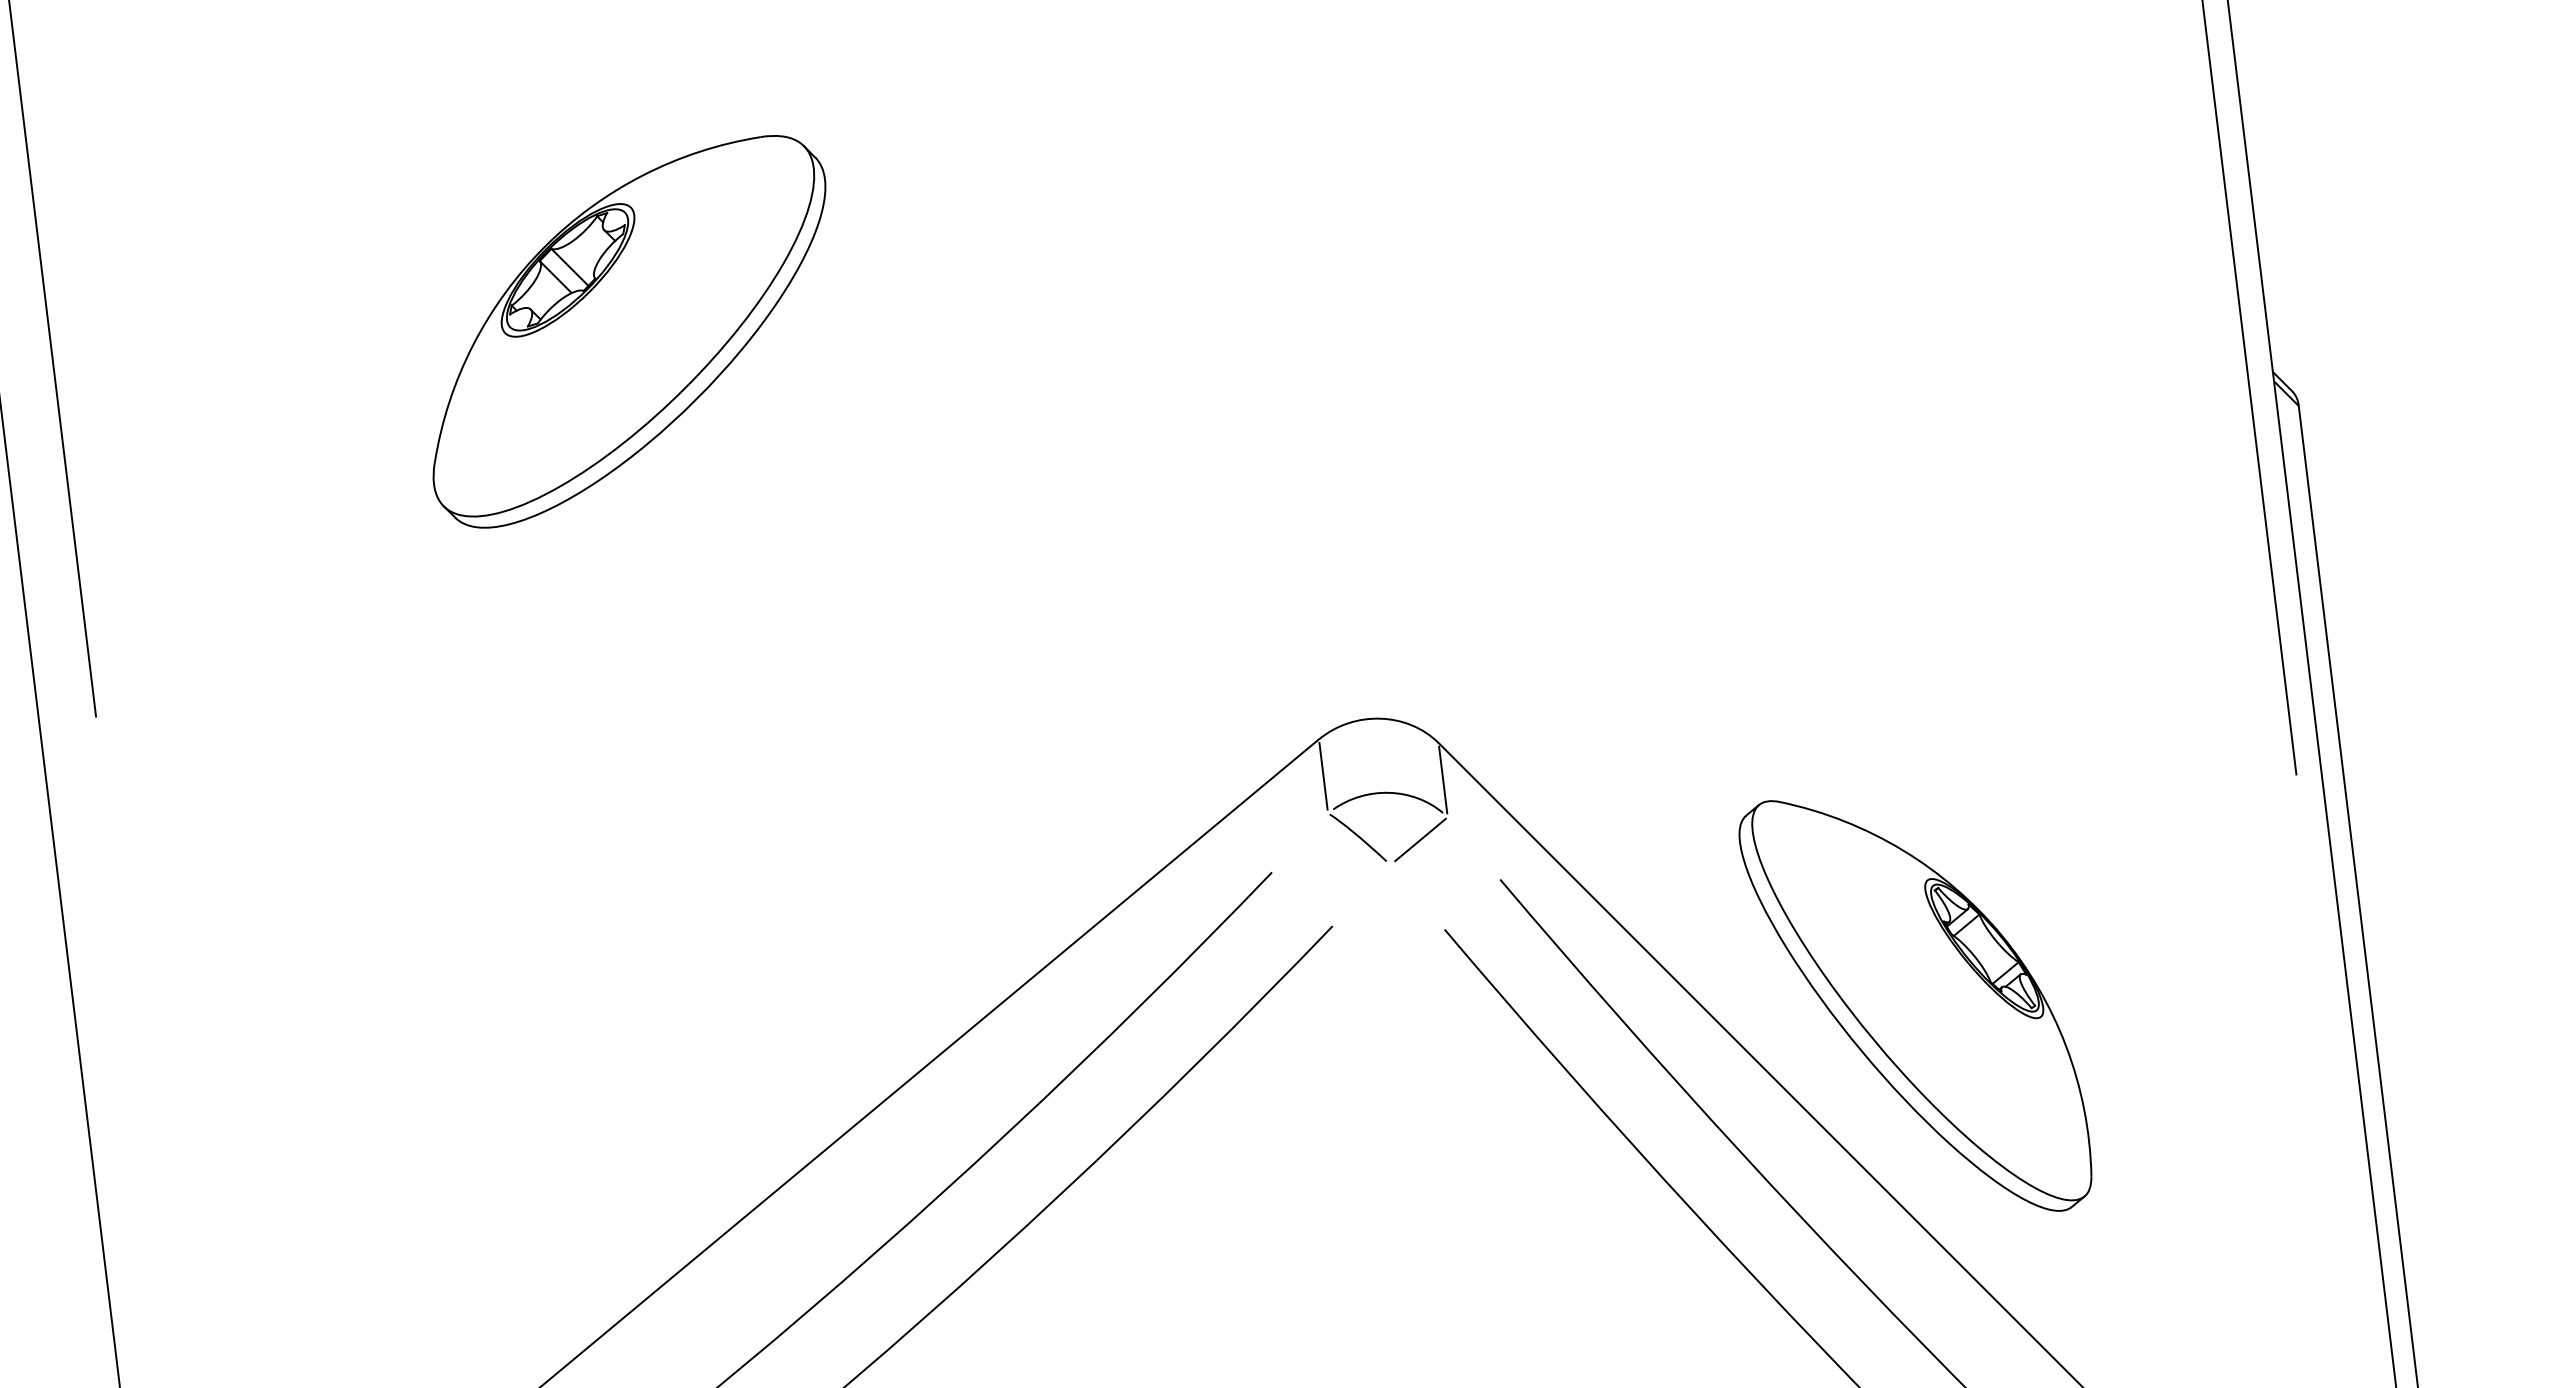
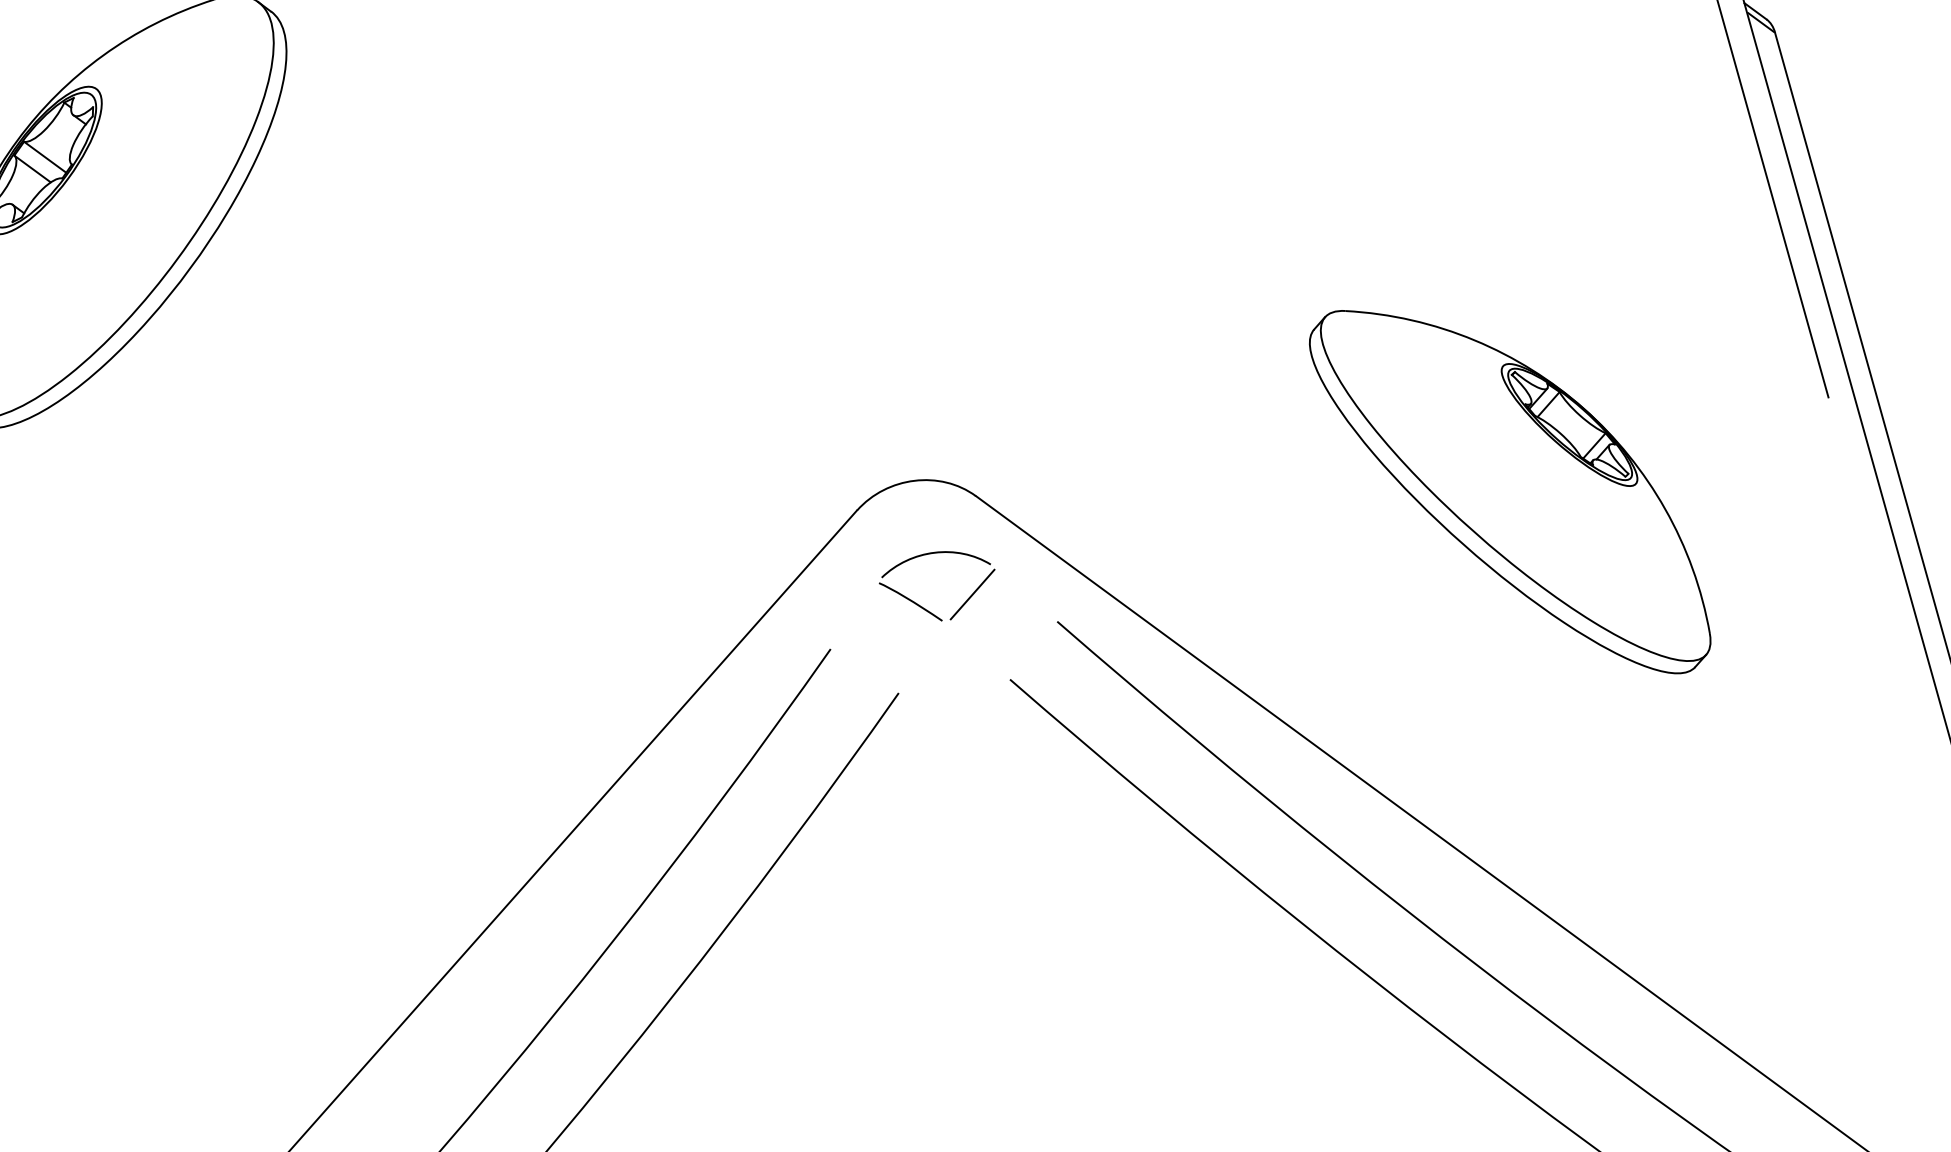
line: (1323, 775) -> (866, 545), removed
line: (1443, 779) -> (986, 531), removed
part: (1915, 1005) -> (1510, 491), moved

